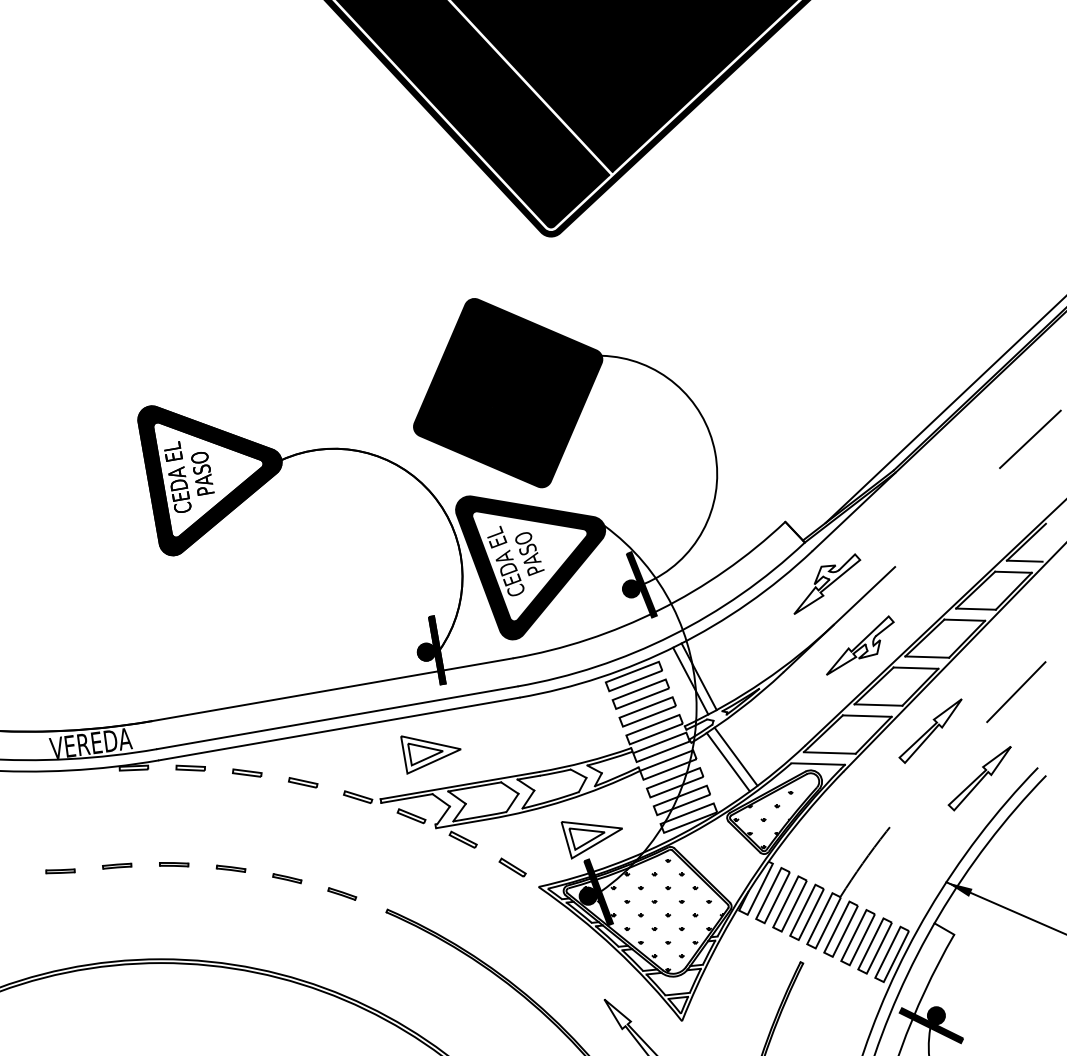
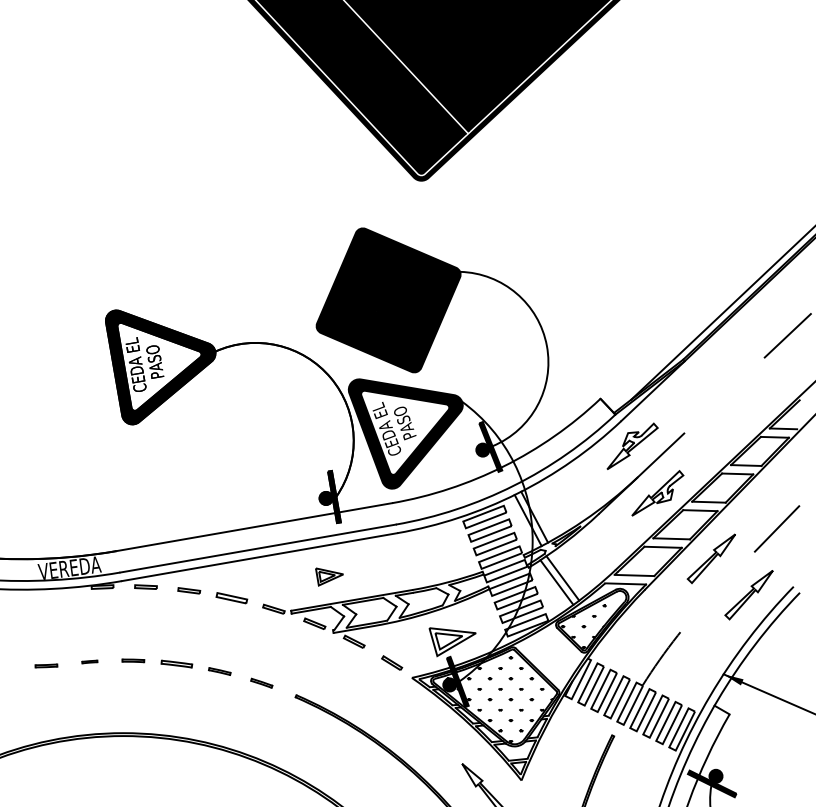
part: (430, 754) -> (329, 576), size x0.6
part: (303, 782) -> (232, 598), size x1.4
part: (117, 865) -> (90, 661), size x0.7
part: (230, 868) -> (176, 663), size x1.4

